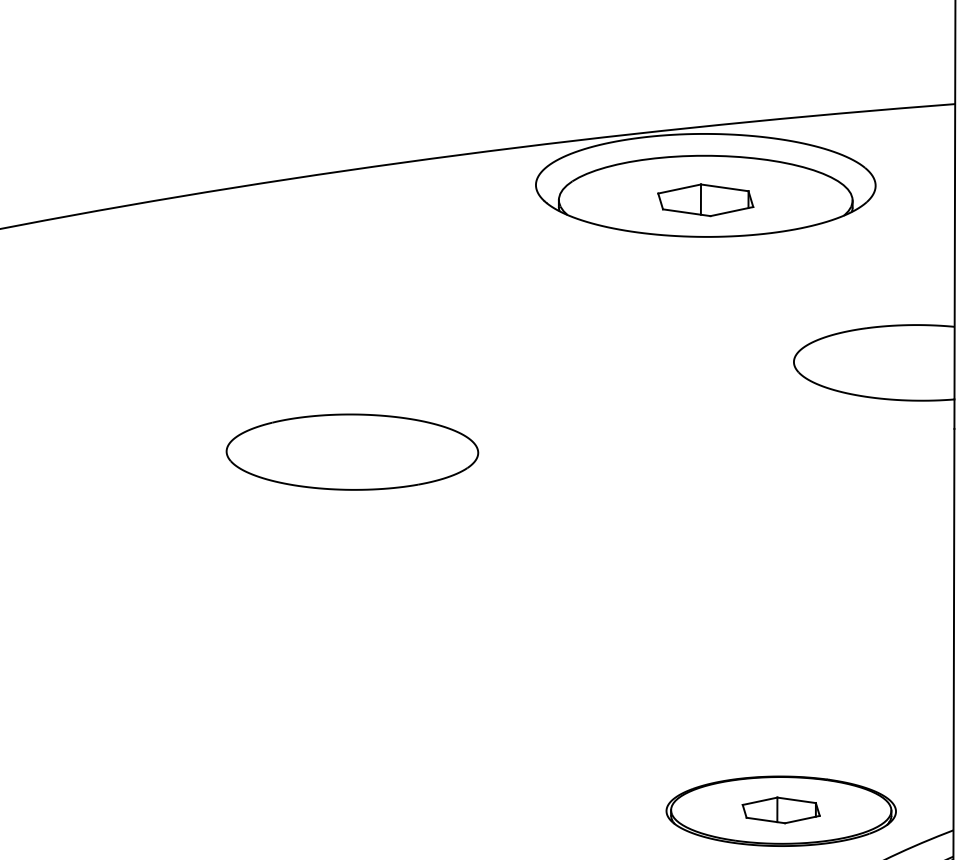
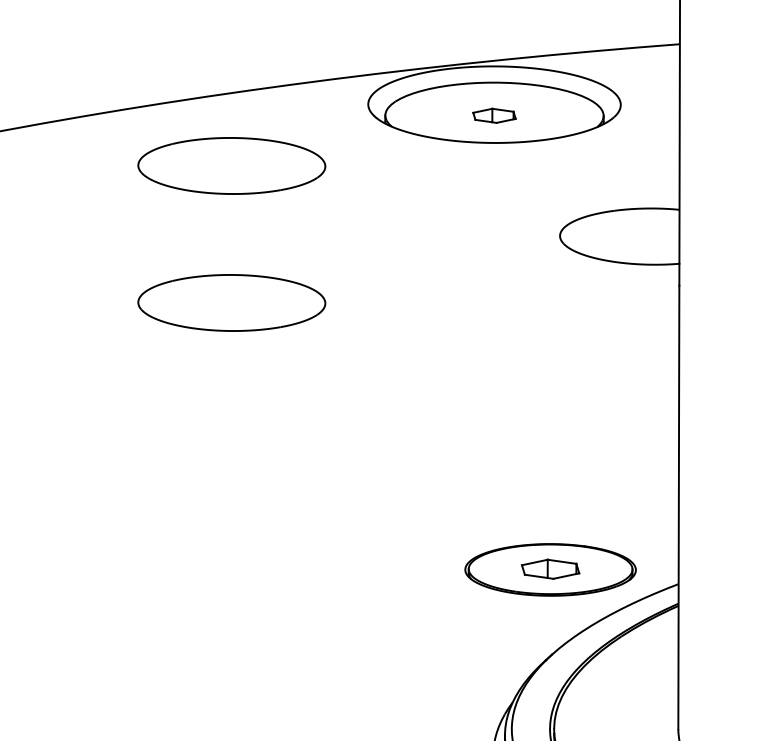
part: (705, 199) -> (494, 115), size x0.6
part: (351, 267) -> (231, 165), added

